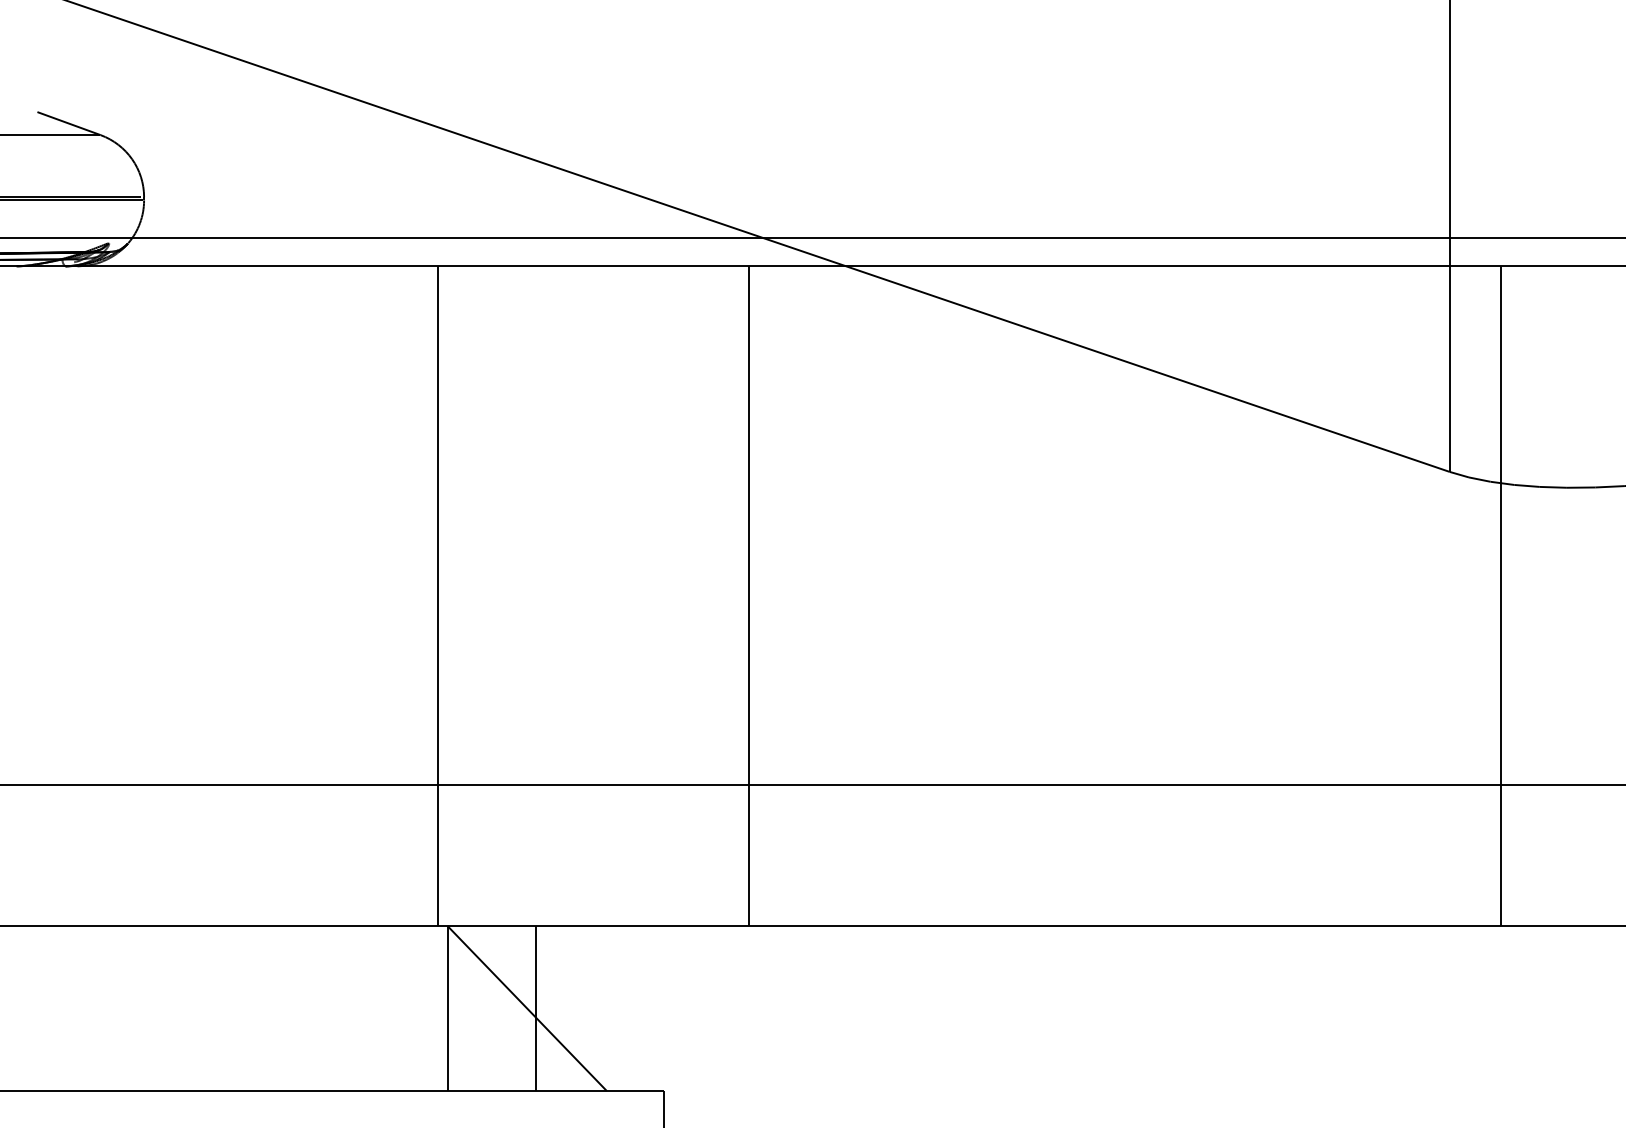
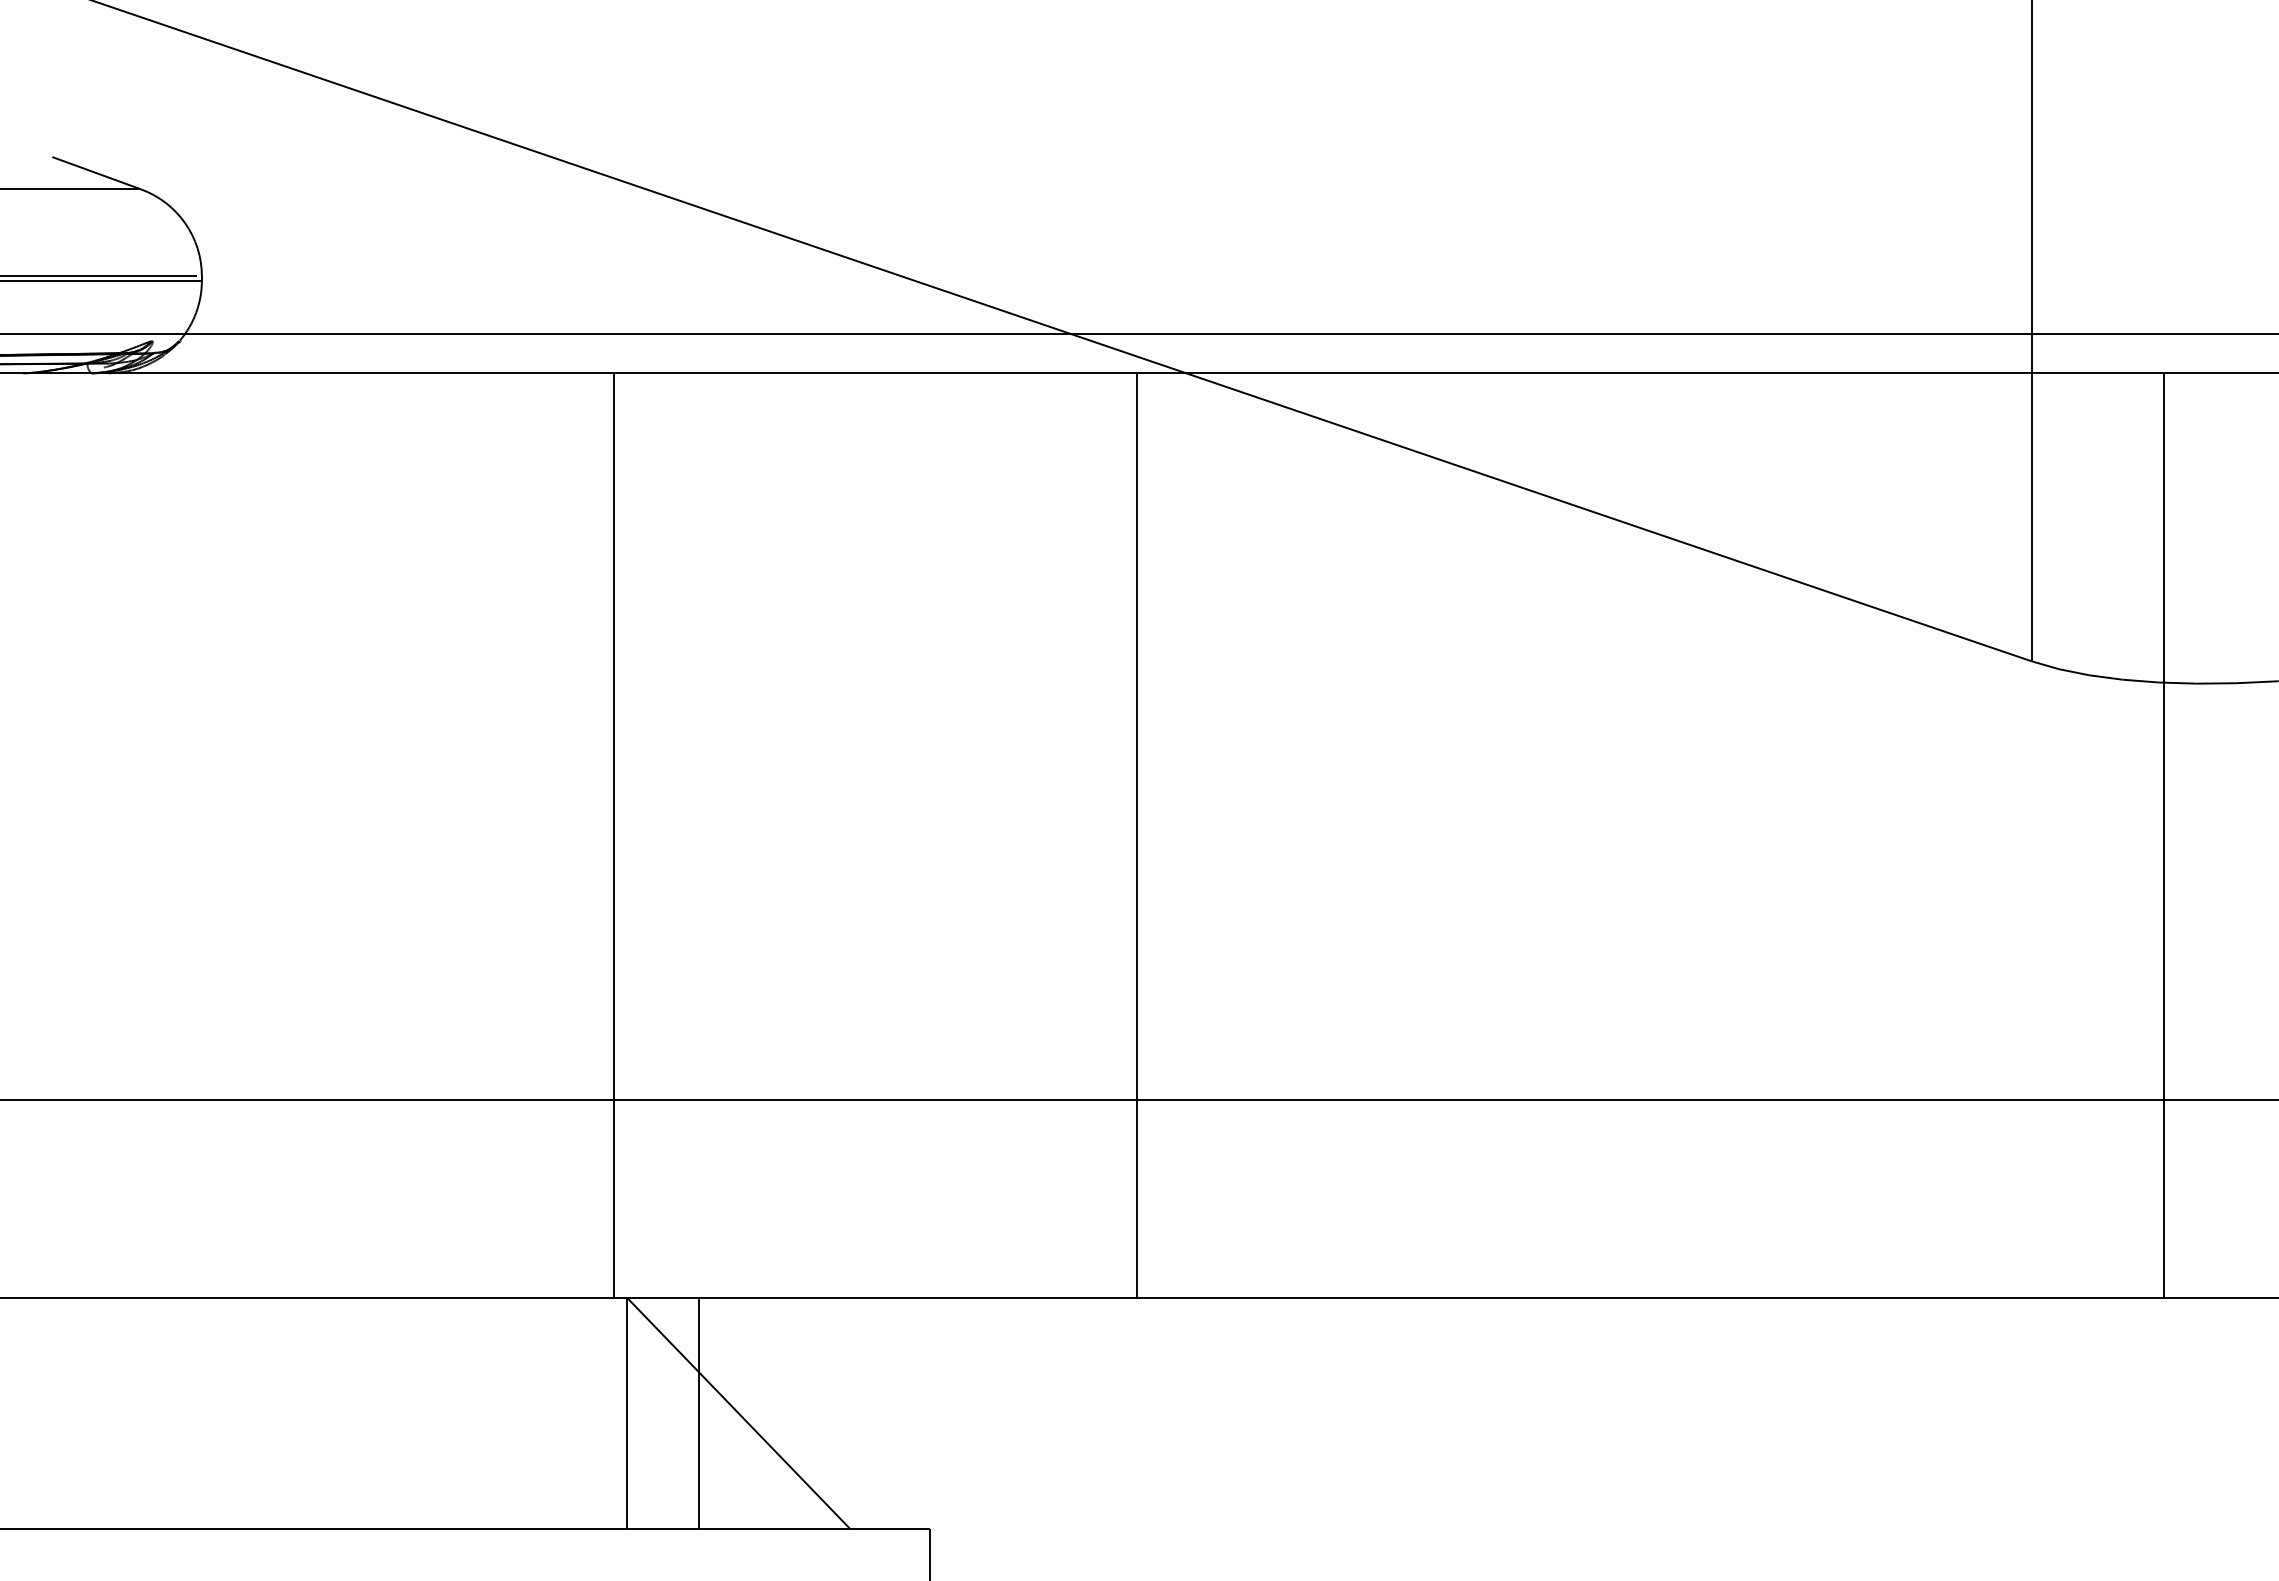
line: (748, 596) -> (1137, 835), moved
line: (1500, 596) -> (2163, 835), moved
line: (536, 1008) -> (698, 1413), moved

